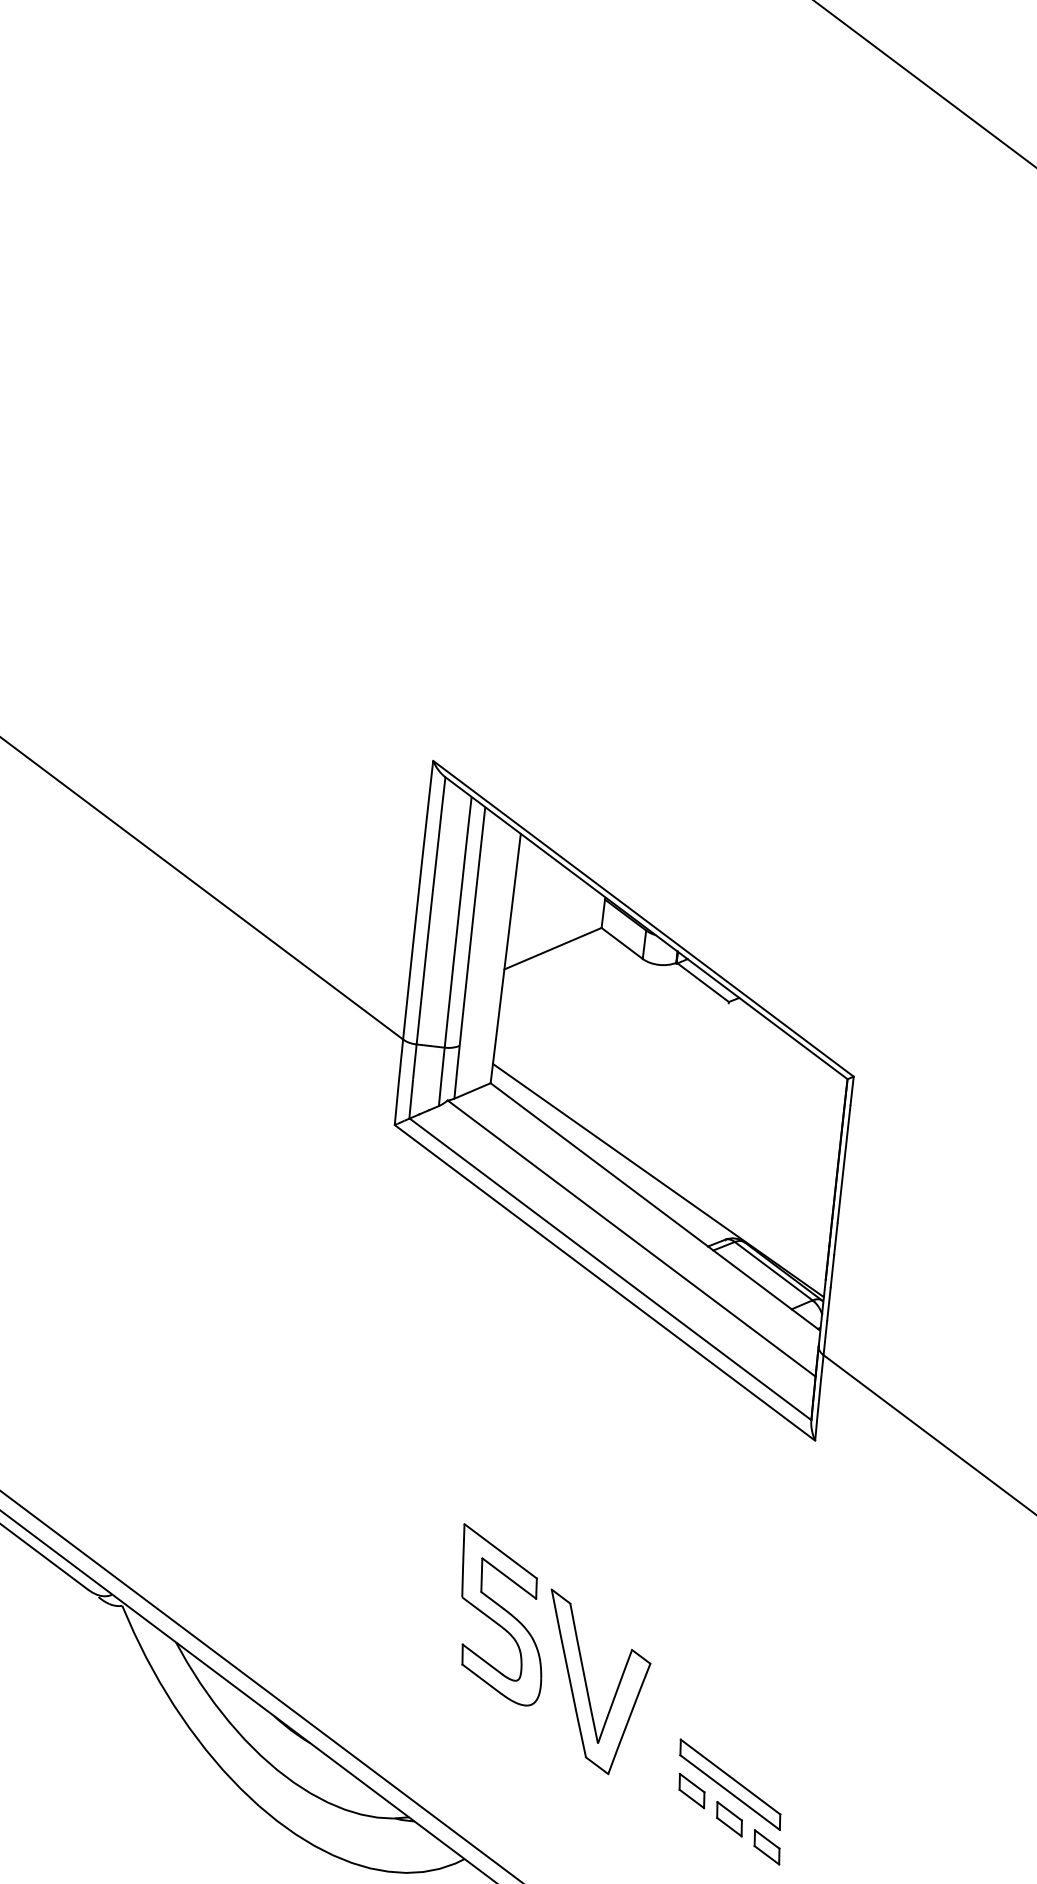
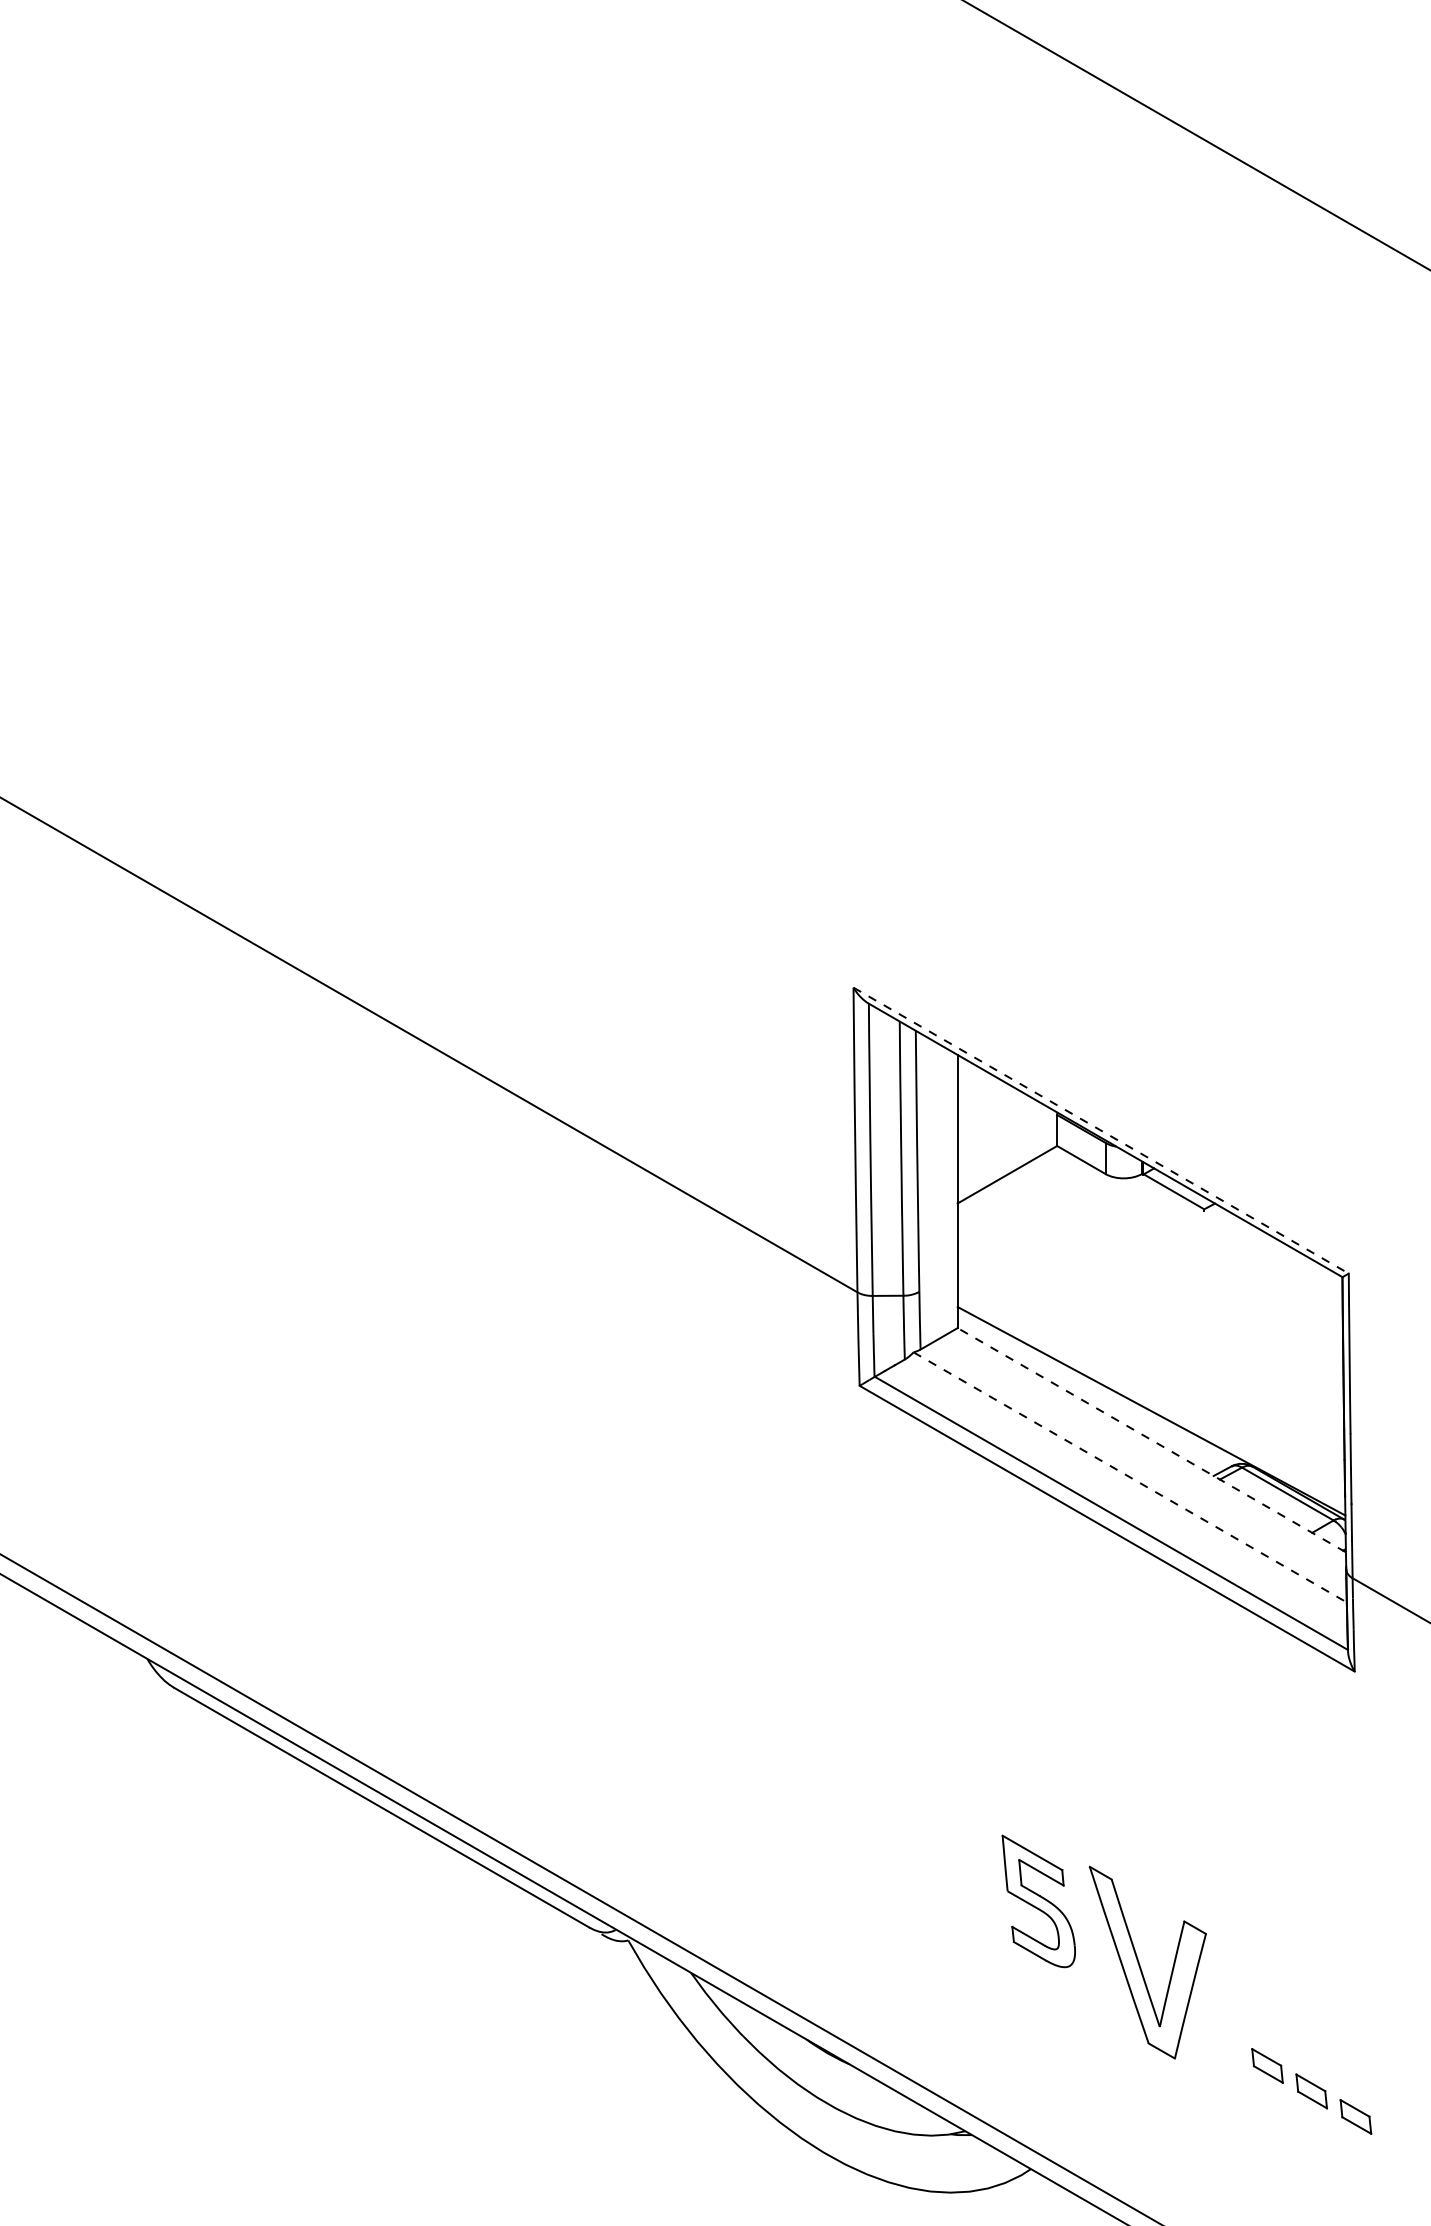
line: (643, 918) -> (1101, 1130), solid -> dashed
line: (655, 1207) -> (1151, 1440), solid -> dashed
line: (631, 1238) -> (1130, 1477), solid -> dashed
part: (501, 1615) -> (1038, 1901), size x0.7
part: (729, 1784) -> (1307, 2053), removed

